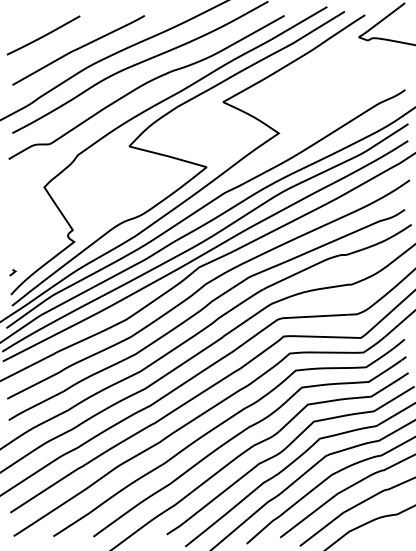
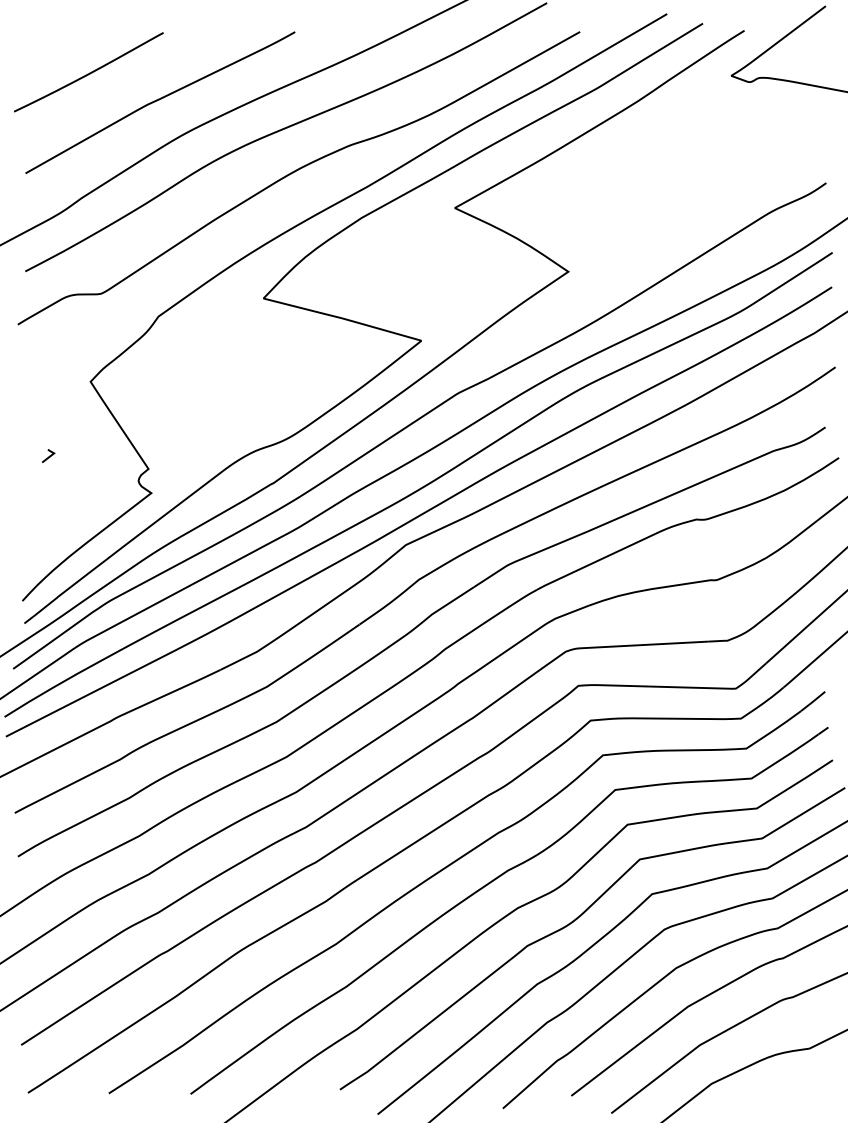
line: (12, 272) -> (47, 455), moved

